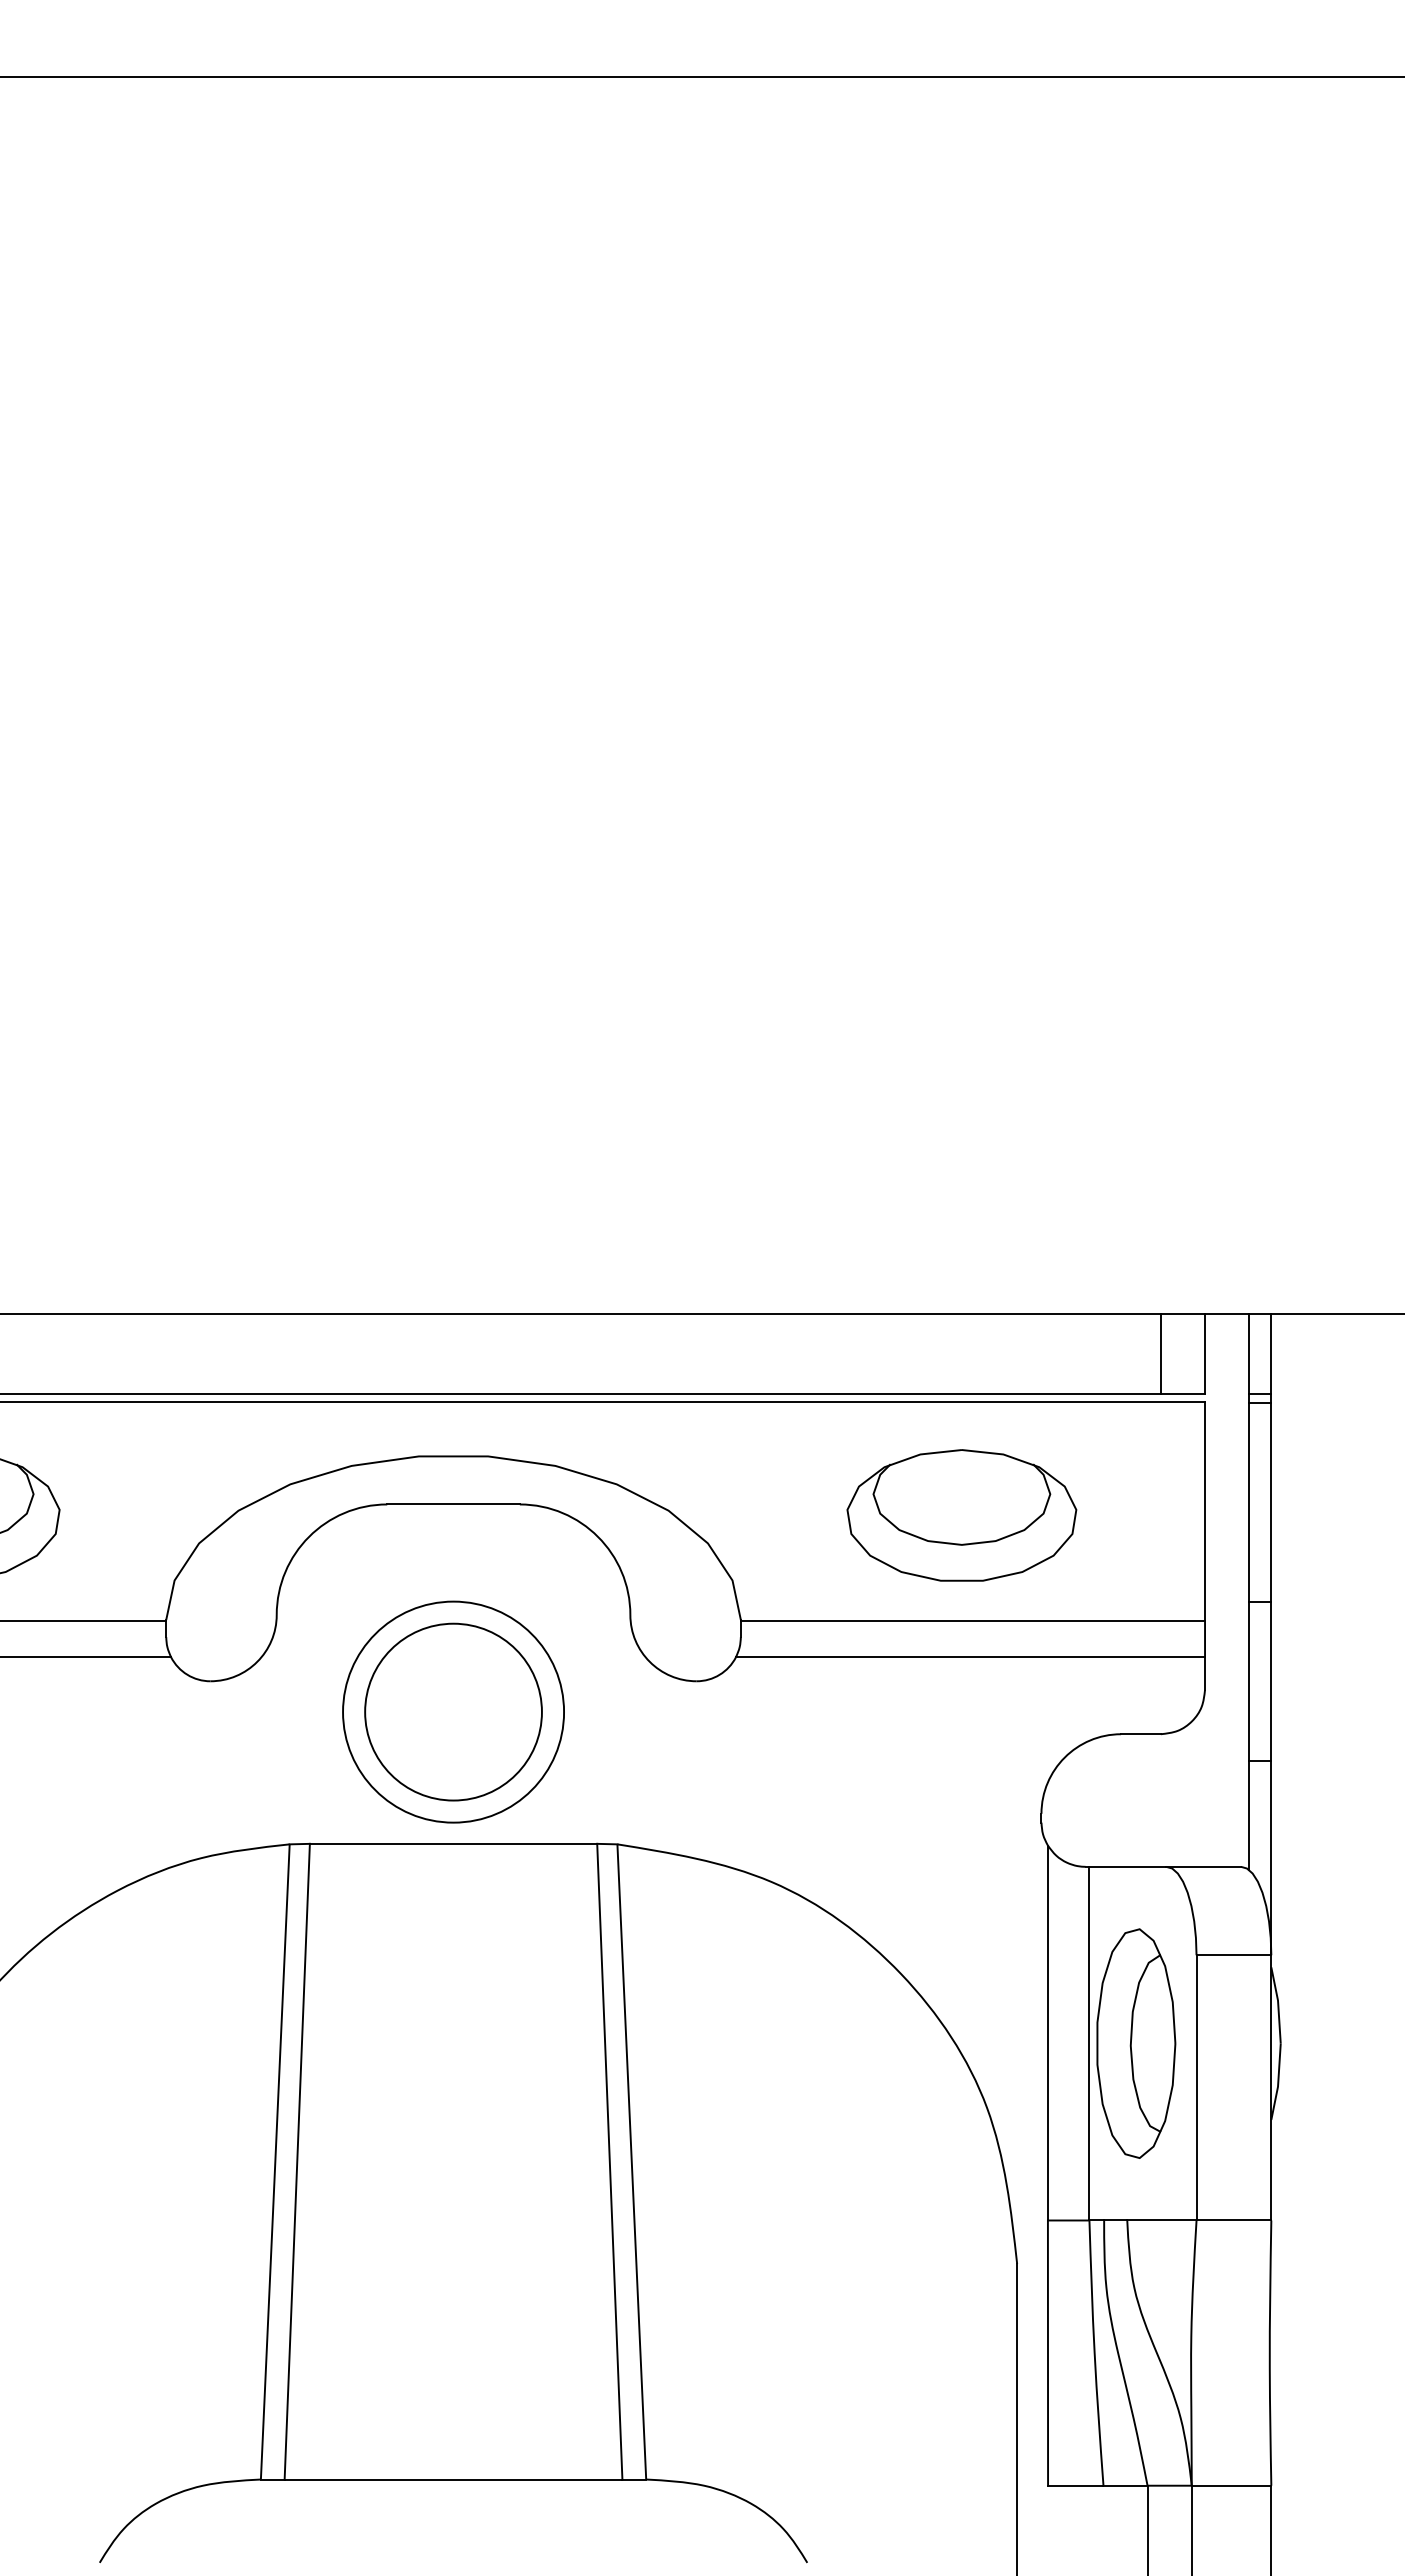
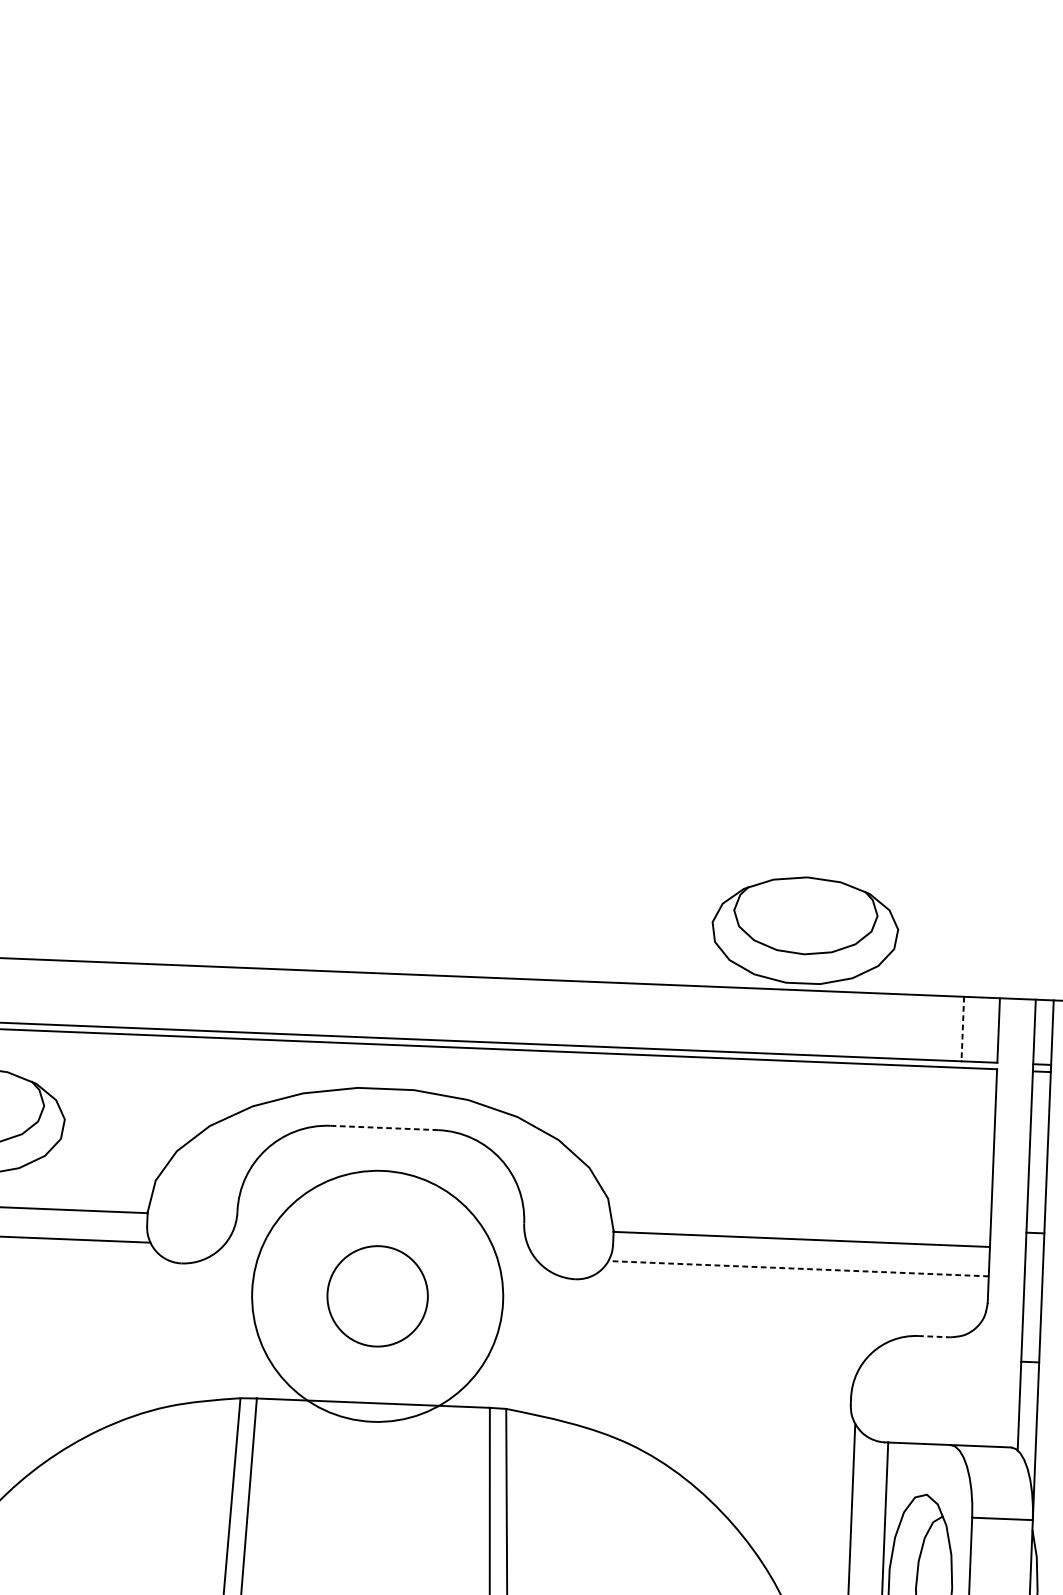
line: (1160, 1354) -> (962, 1029), solid -> dashed
line: (453, 1504) -> (384, 1128), solid -> dashed
part: (961, 1515) -> (804, 930), moved
line: (970, 1657) -> (798, 1268), solid -> dashed
circle: (453, 1711) -> (377, 1295), size x0.7
circle: (453, 1711) -> (377, 1295), size x1.4
line: (1140, 1734) -> (933, 1336), solid -> dashed

